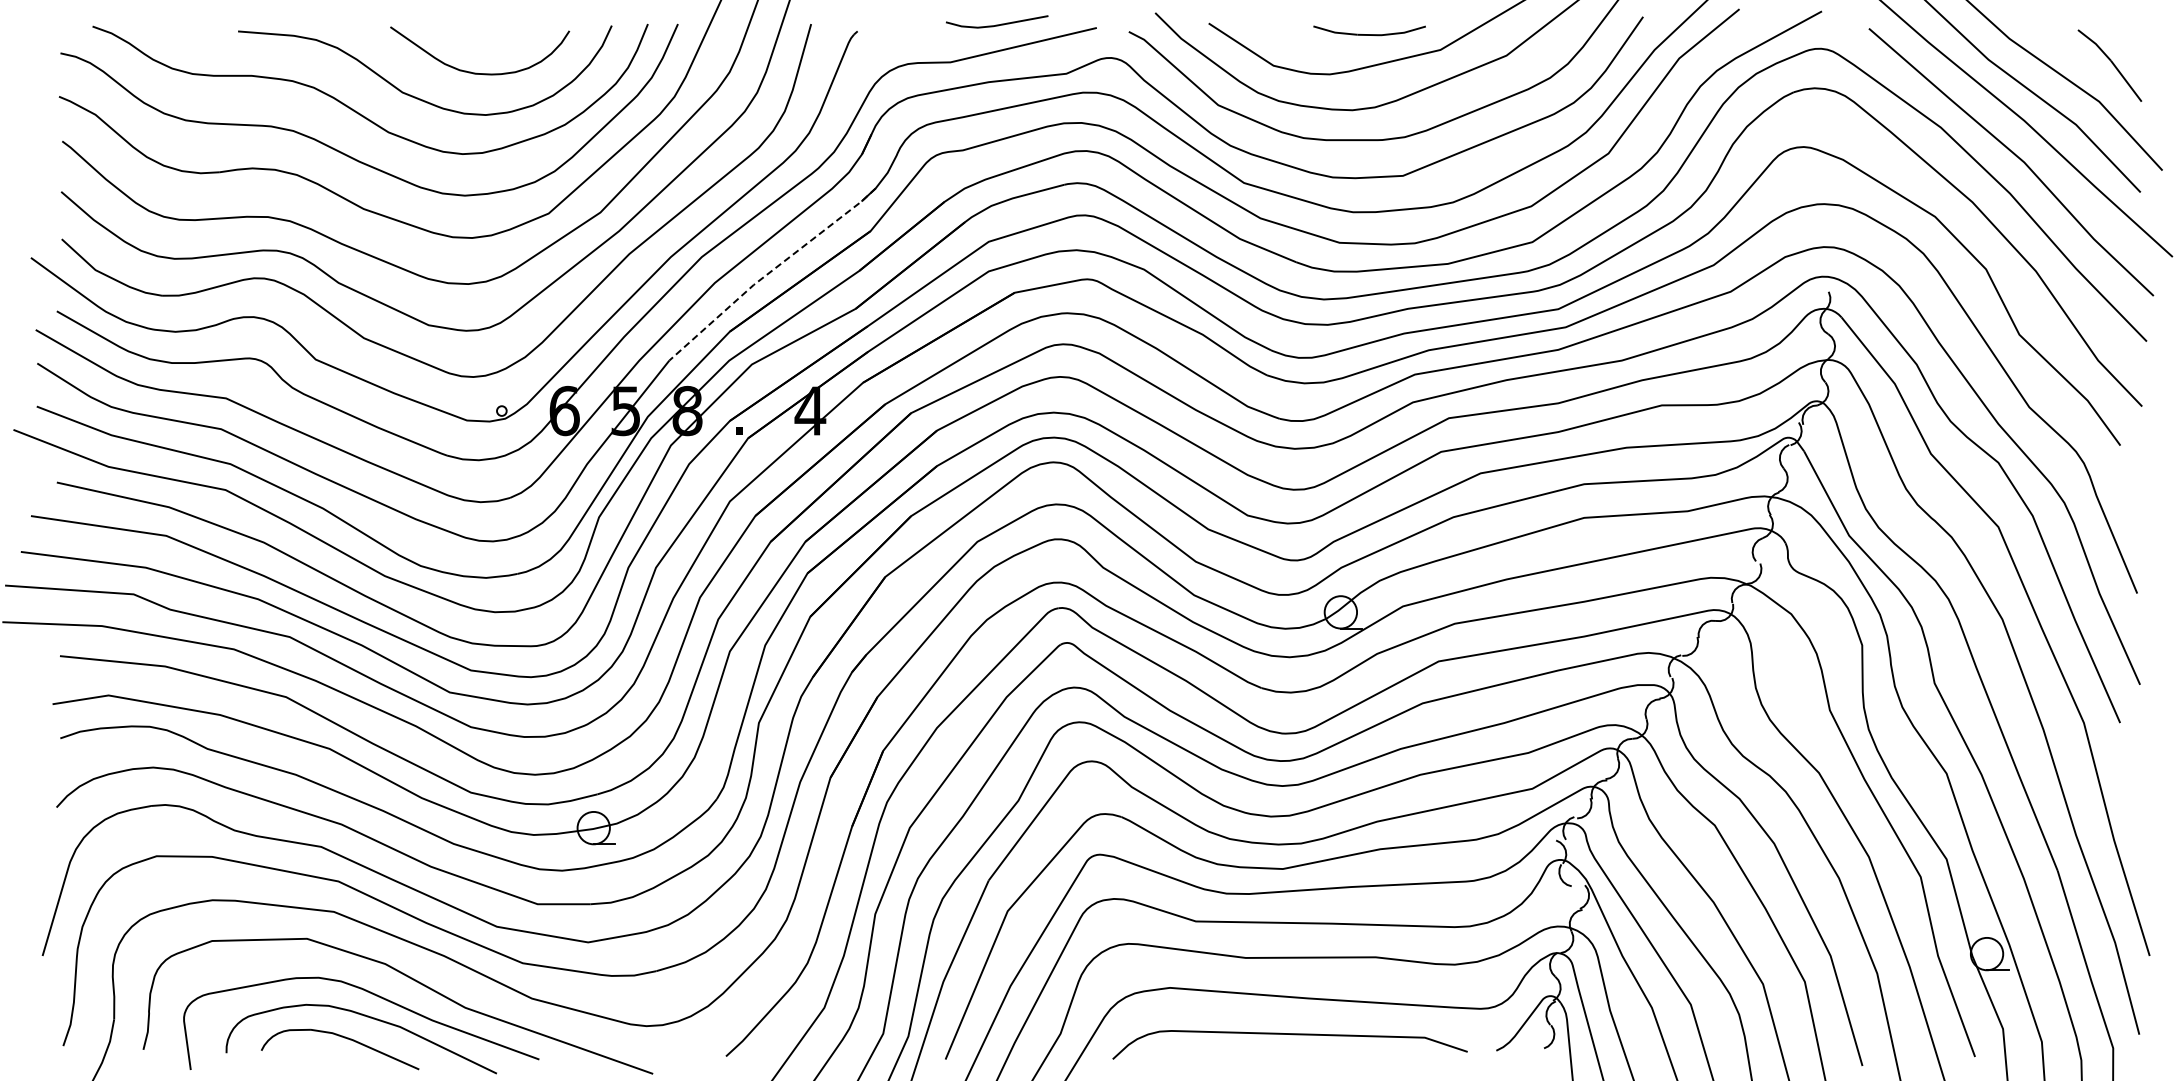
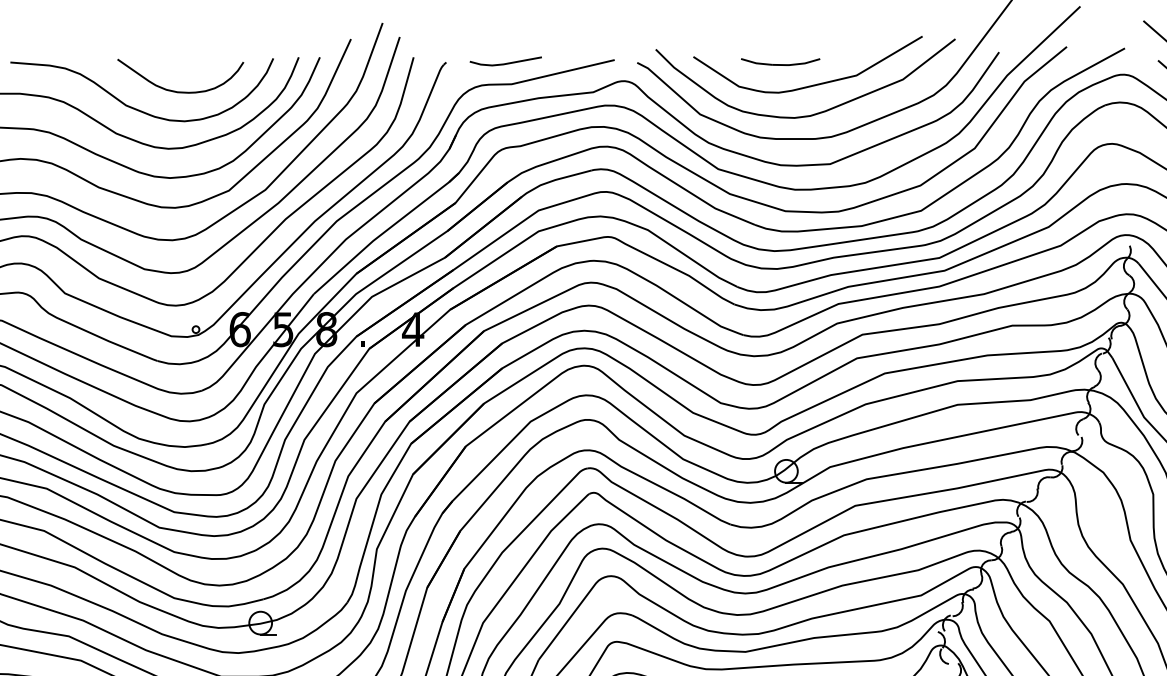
line: (997, 24) -> (506, 63), moved
part: (1369, 30) -> (780, 61), moved
line: (770, 272) -> (385, 232), dashed -> solid

